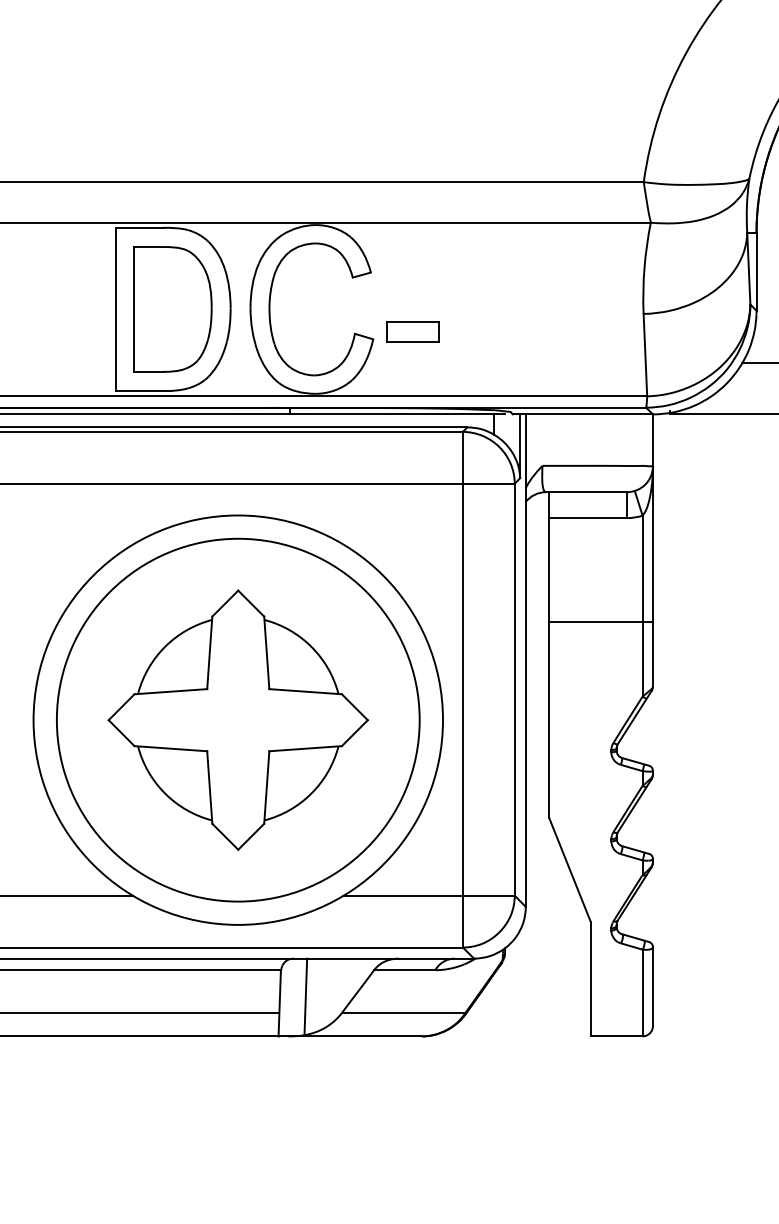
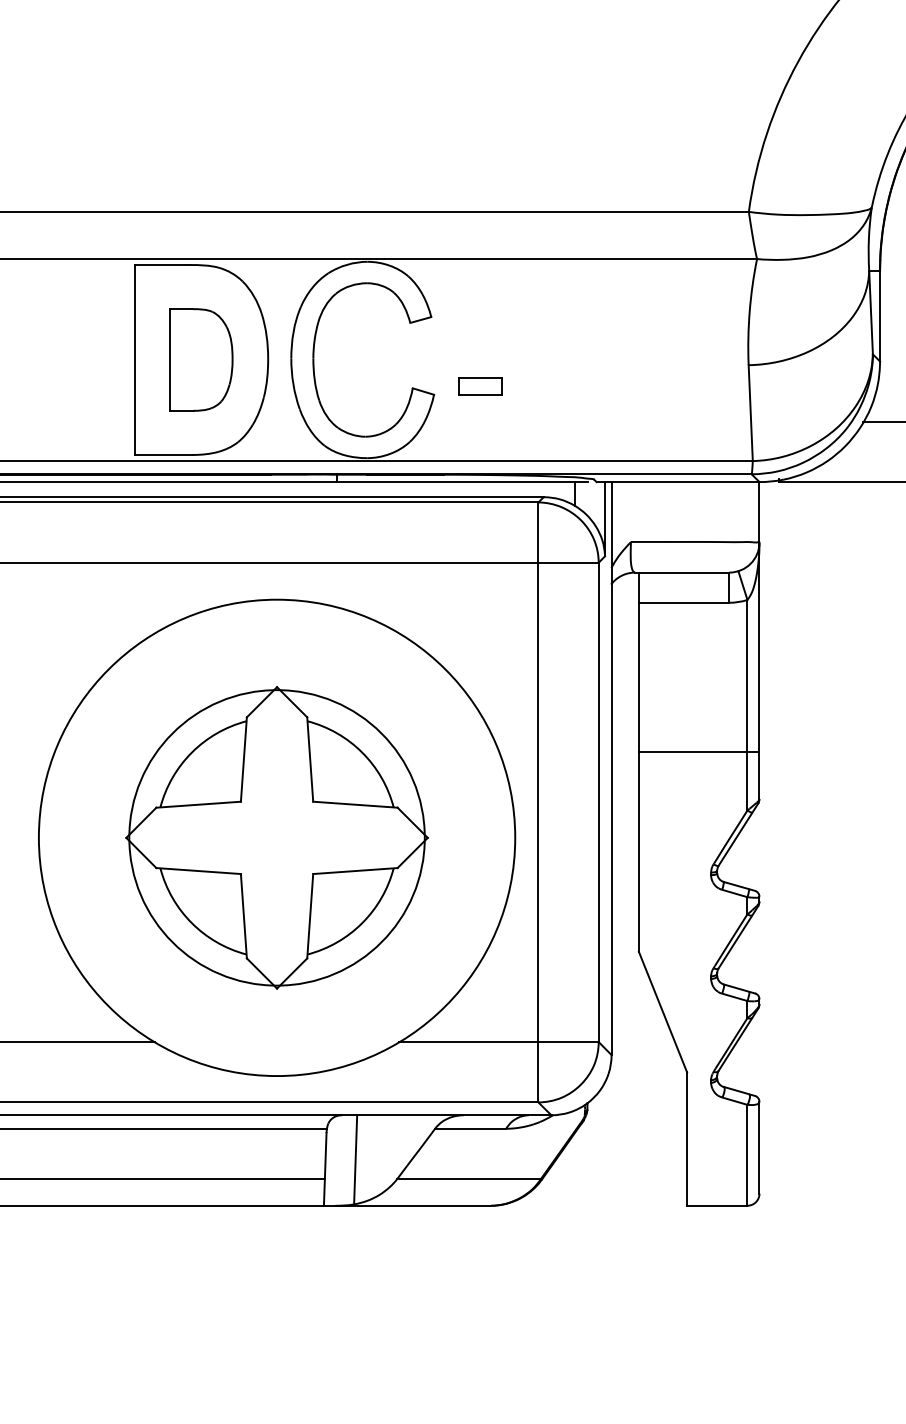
part: (172, 309) -> (200, 359), size x0.7
part: (413, 332) -> (480, 386), size x0.7
line: (600, 621) -> (698, 752), moved
circle: (238, 719) -> (277, 837), size x0.7

